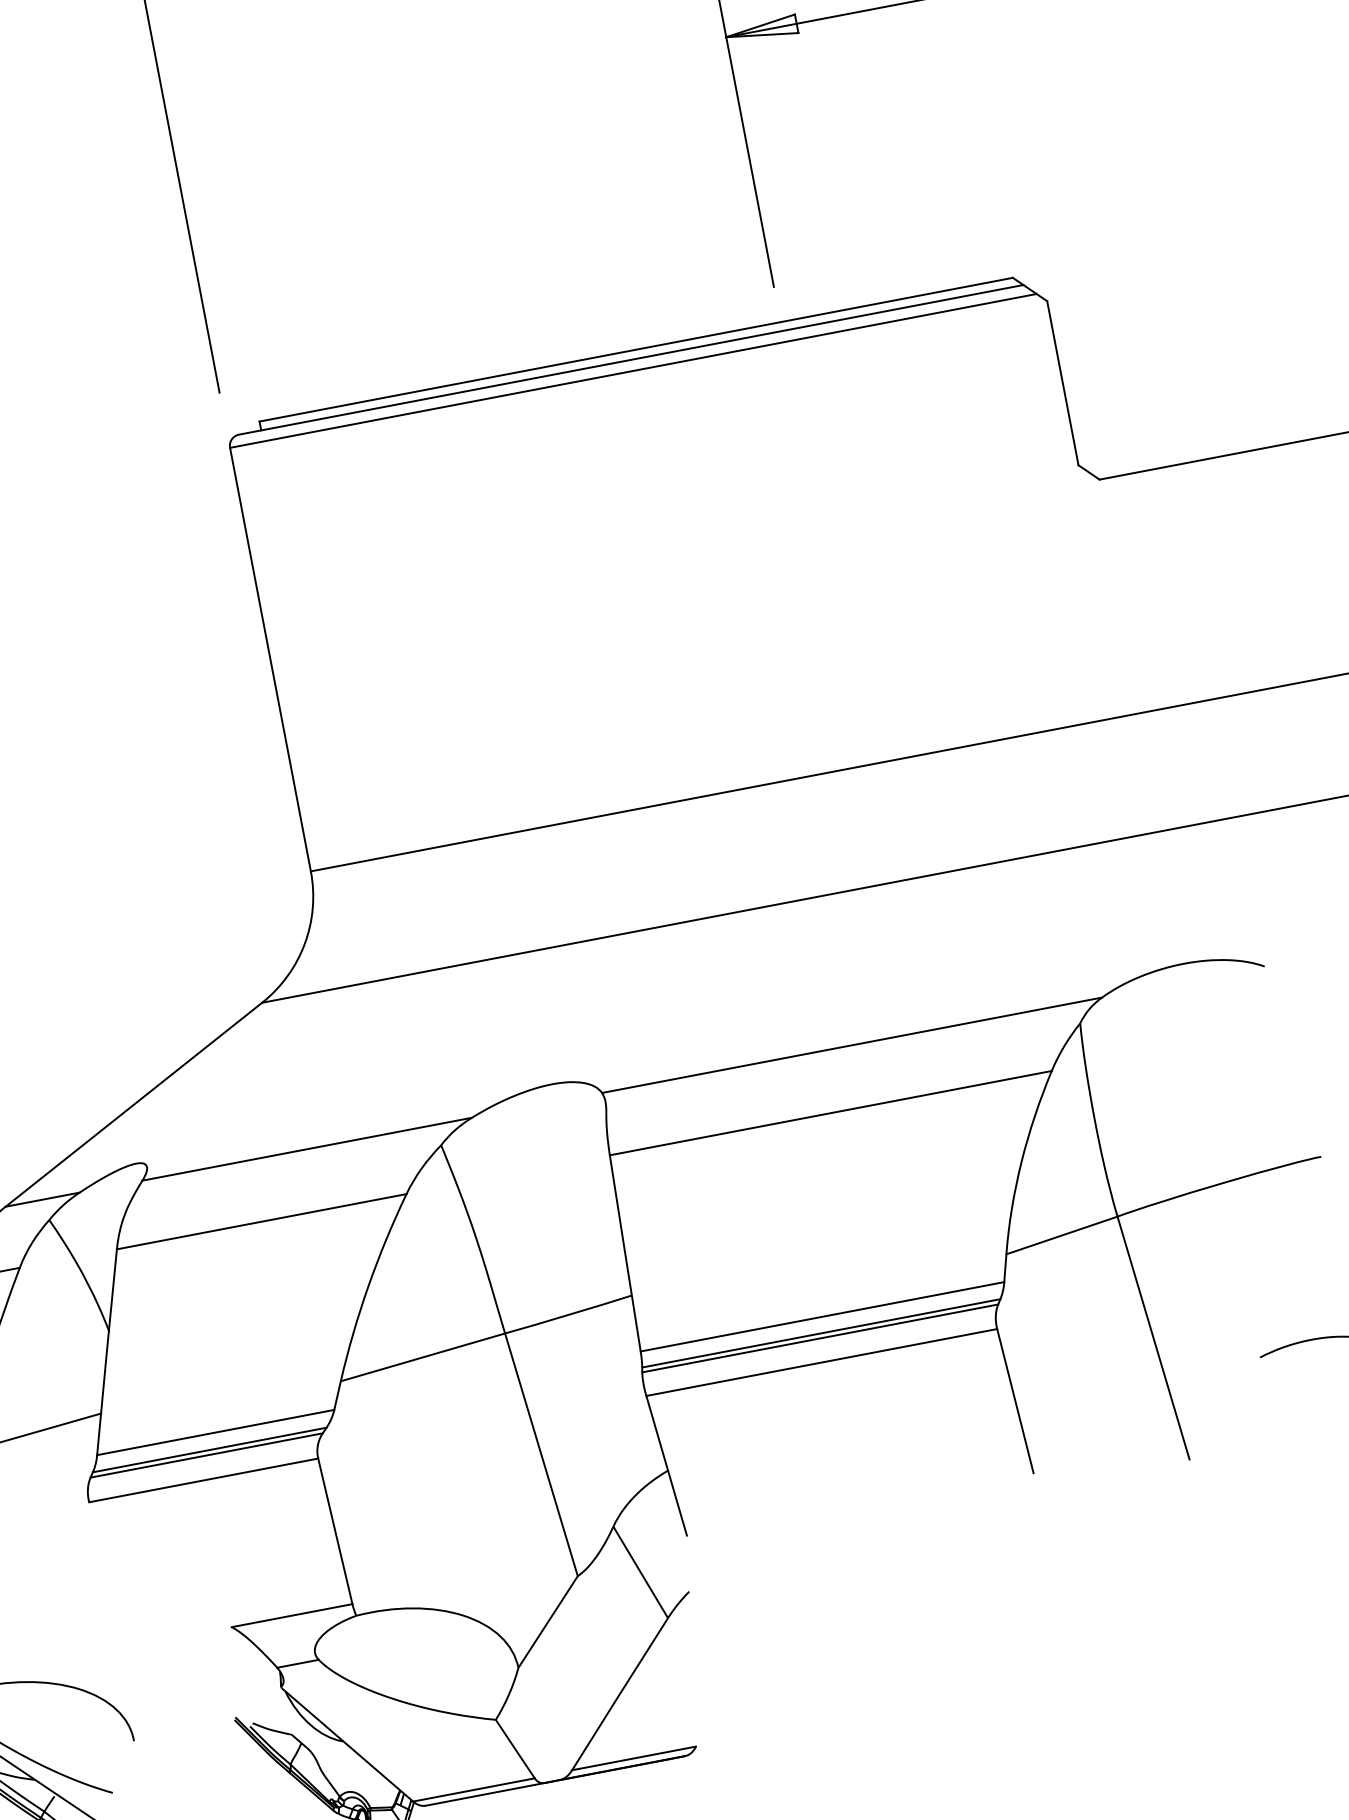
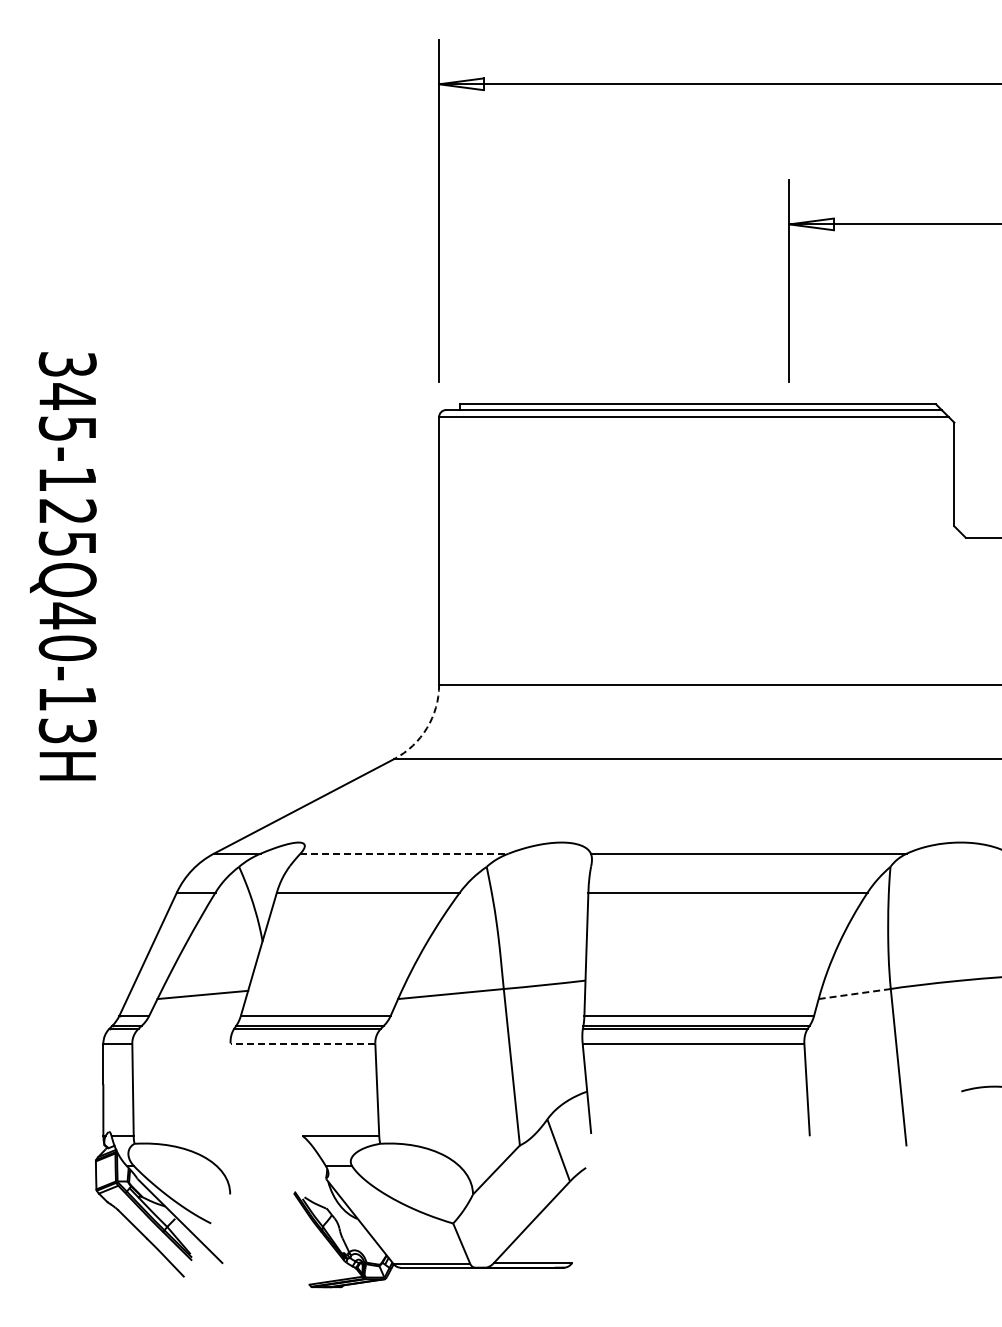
arc: (305, 944) -> (427, 728), solid -> dashed
line: (308, 1148) -> (405, 853), solid -> dashed
line: (1063, 1234) -> (855, 993), solid -> dashed
line: (202, 1480) -> (302, 1043), solid -> dashed

